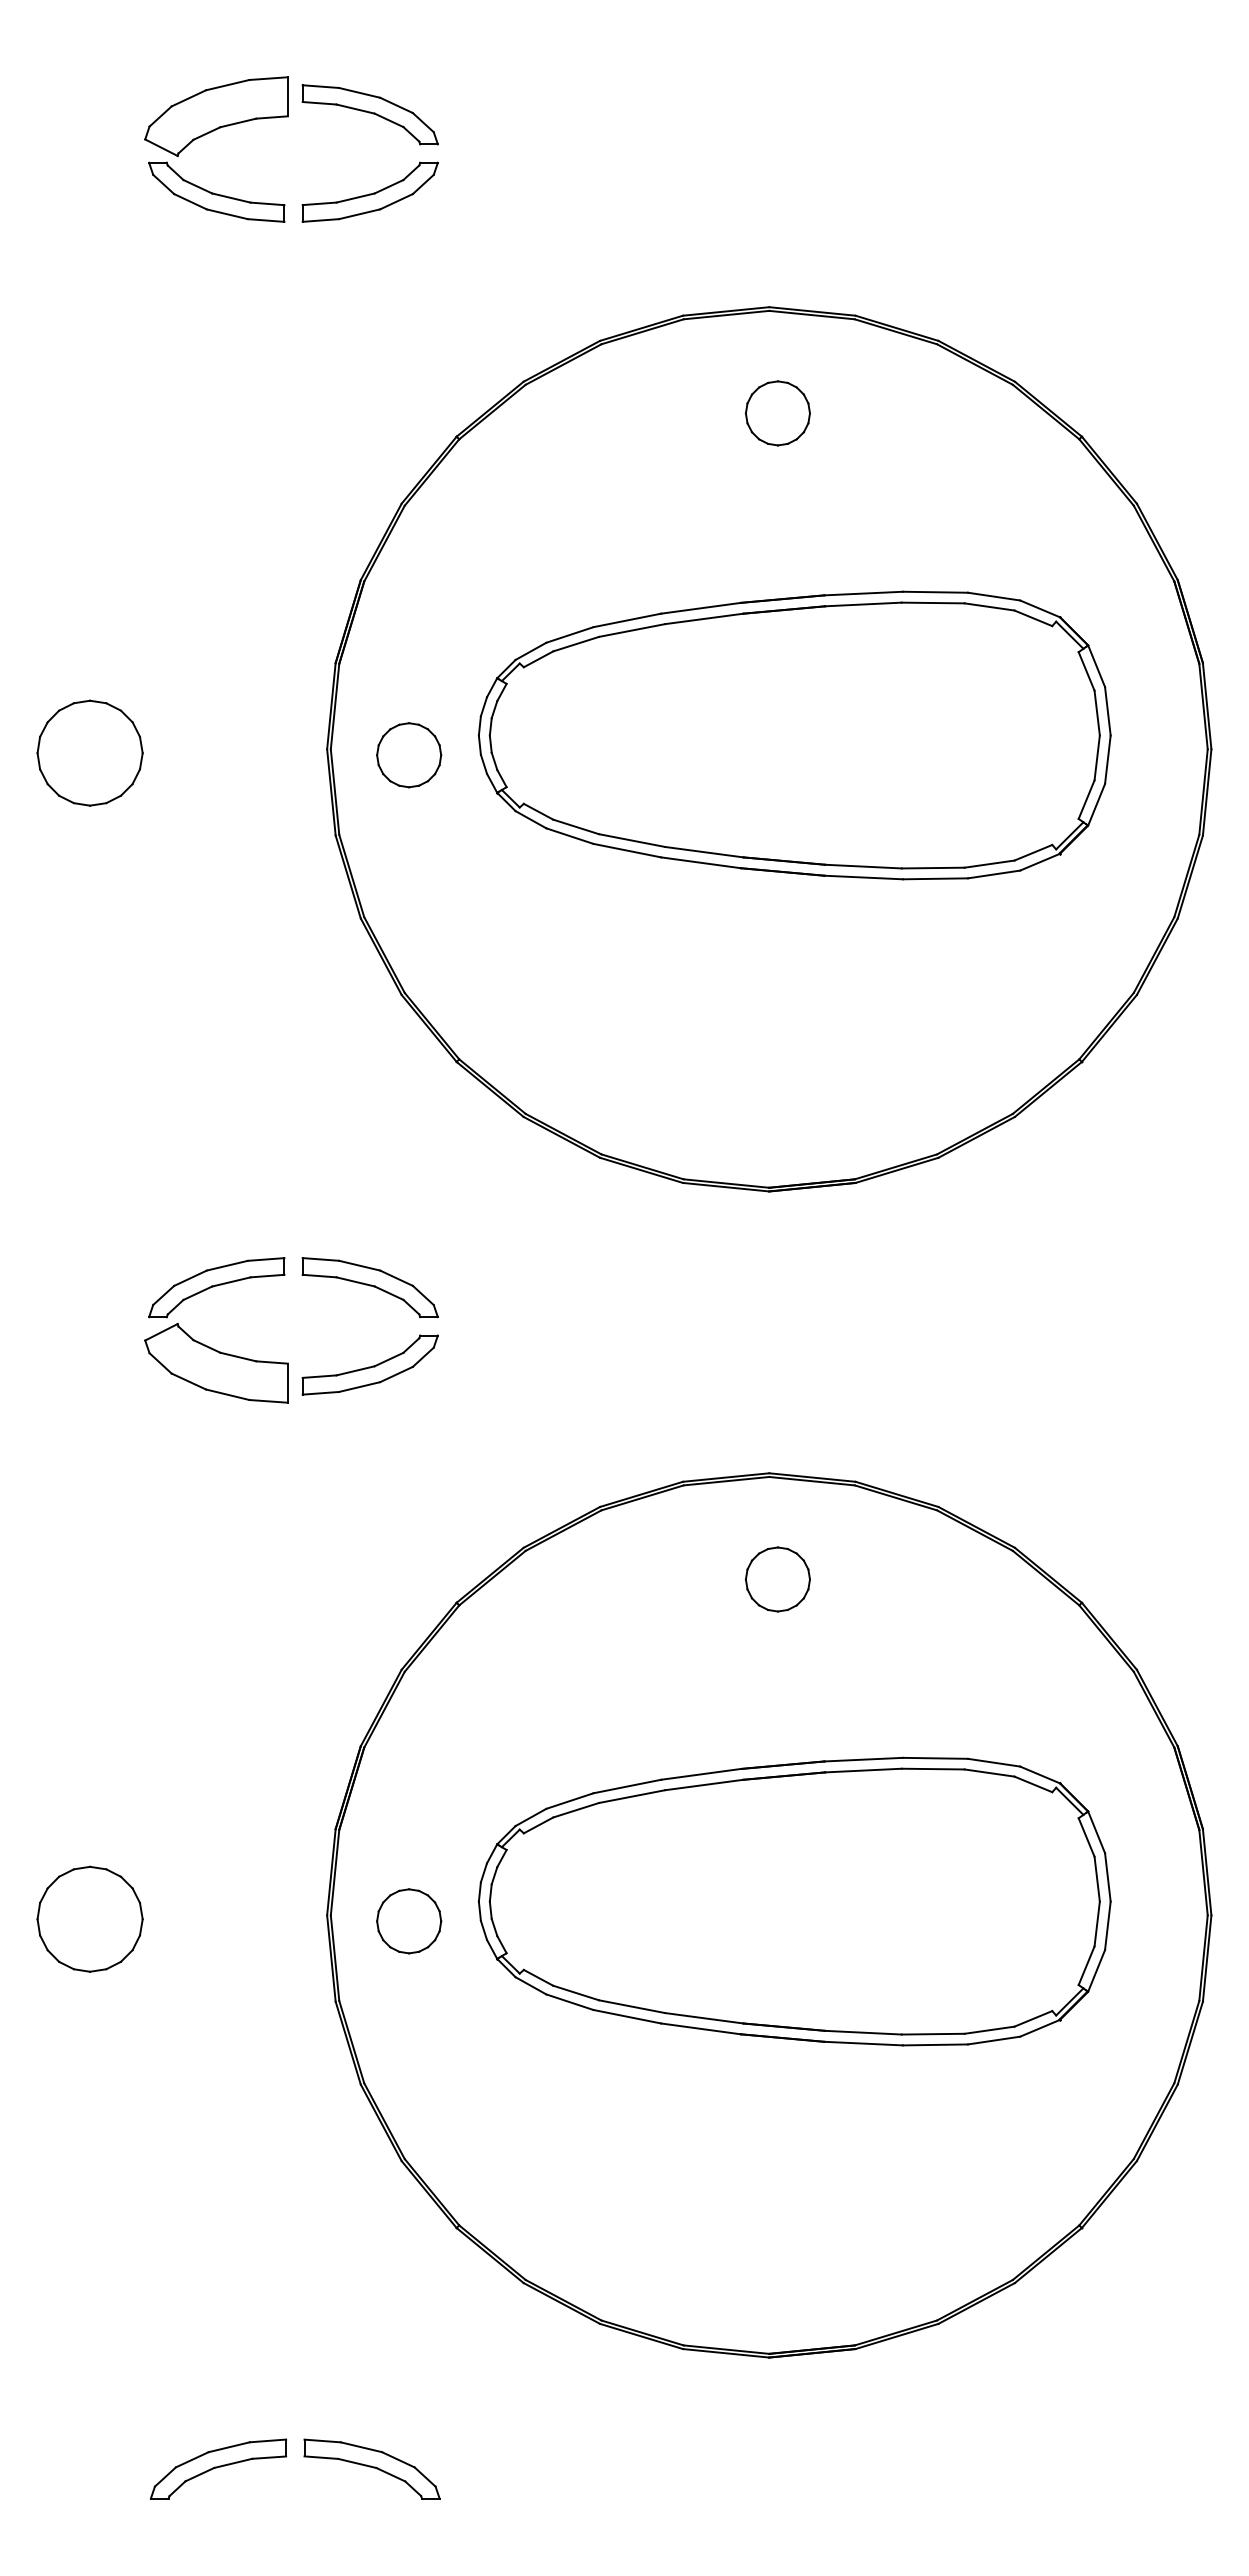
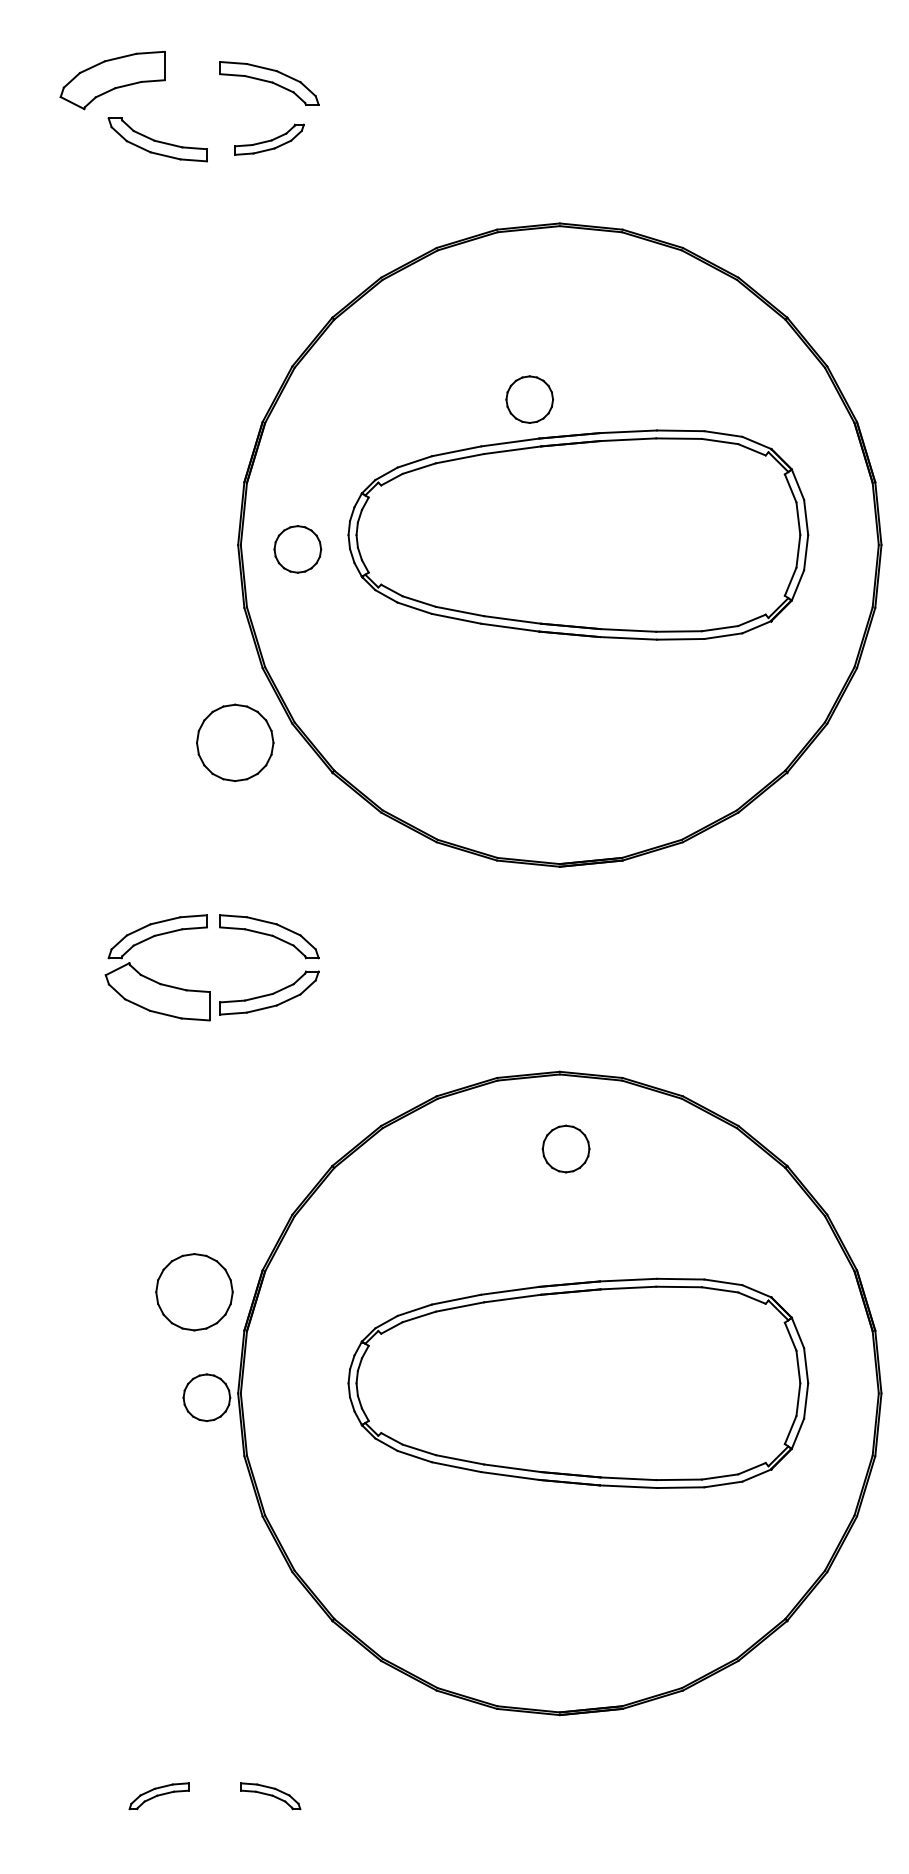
part: (216, 116) -> (112, 80), moved
part: (369, 191) -> (268, 139), size x0.7
part: (777, 413) -> (529, 399), moved
part: (89, 752) -> (234, 742), moved
part: (89, 1918) -> (194, 1291), moved
part: (409, 1921) -> (207, 1397), moved
part: (218, 2468) -> (159, 1795), size x0.6
part: (371, 2468) -> (270, 1795), size x0.6

